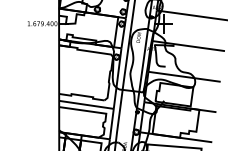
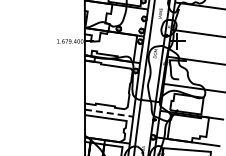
line: (86, 105) -> (109, 113), solid -> dashed

